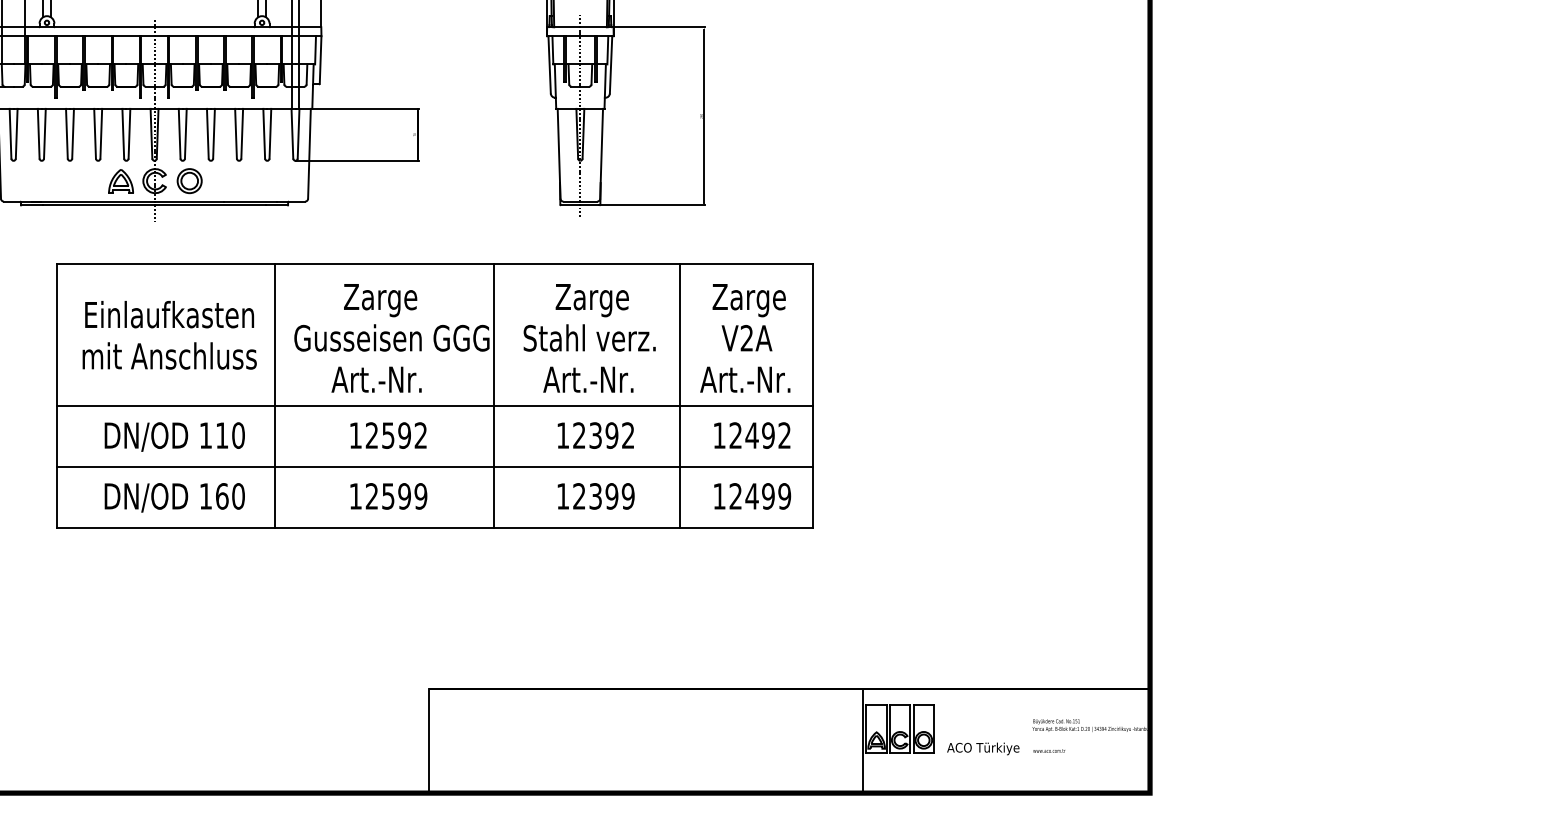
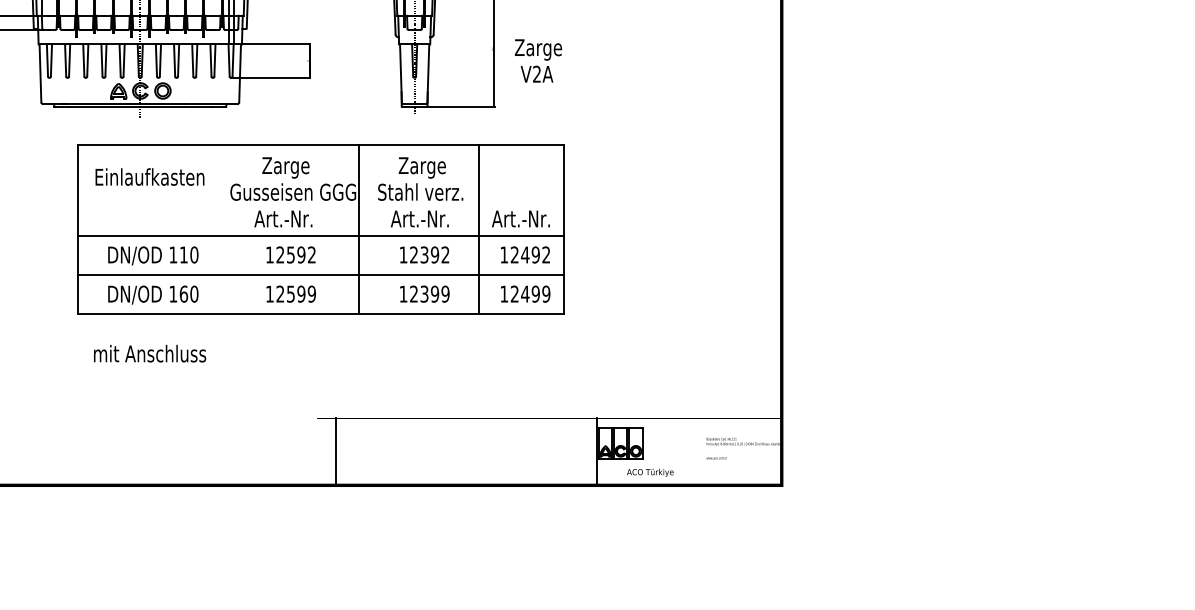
text: (749, 316) -> (538, 60), moved
text: (170, 355) -> (150, 353), moved
line: (275, 396) -> (218, 229), removed
line: (429, 740) -> (336, 451), moved
text: (983, 748) -> (650, 472), moved

